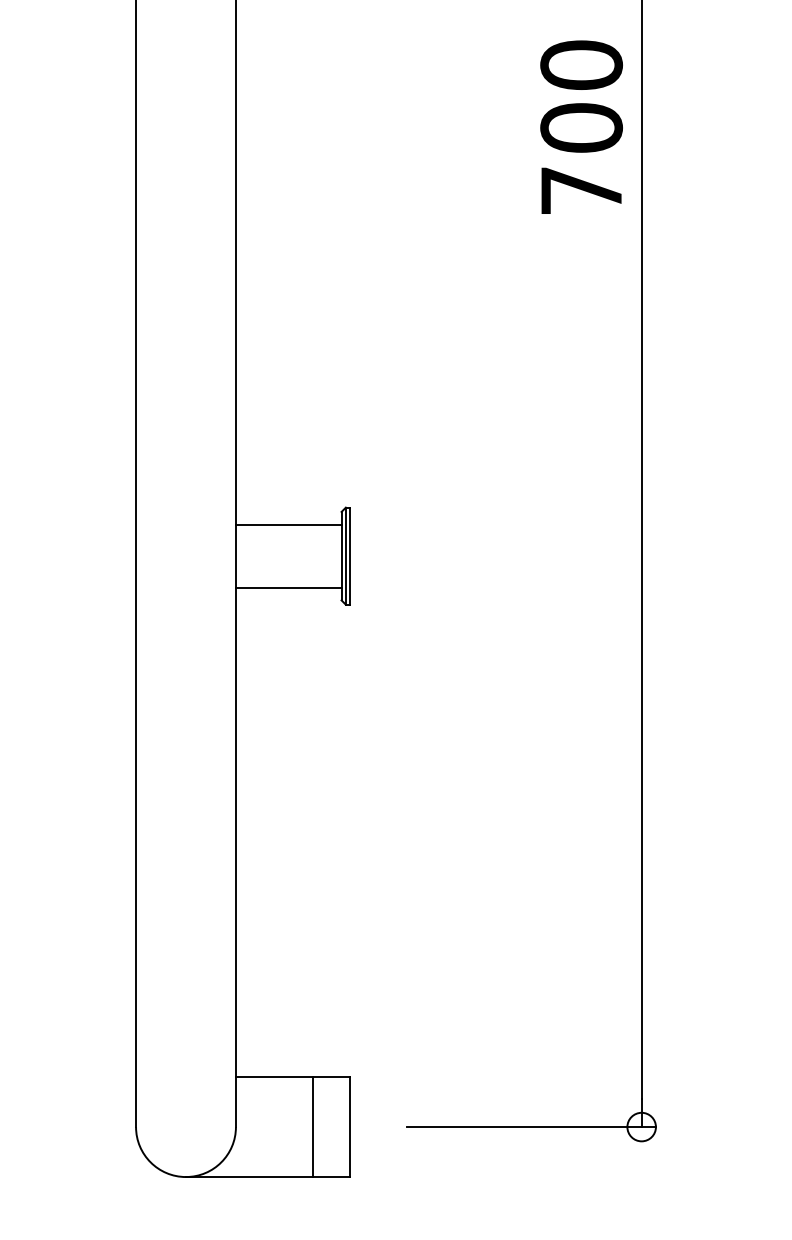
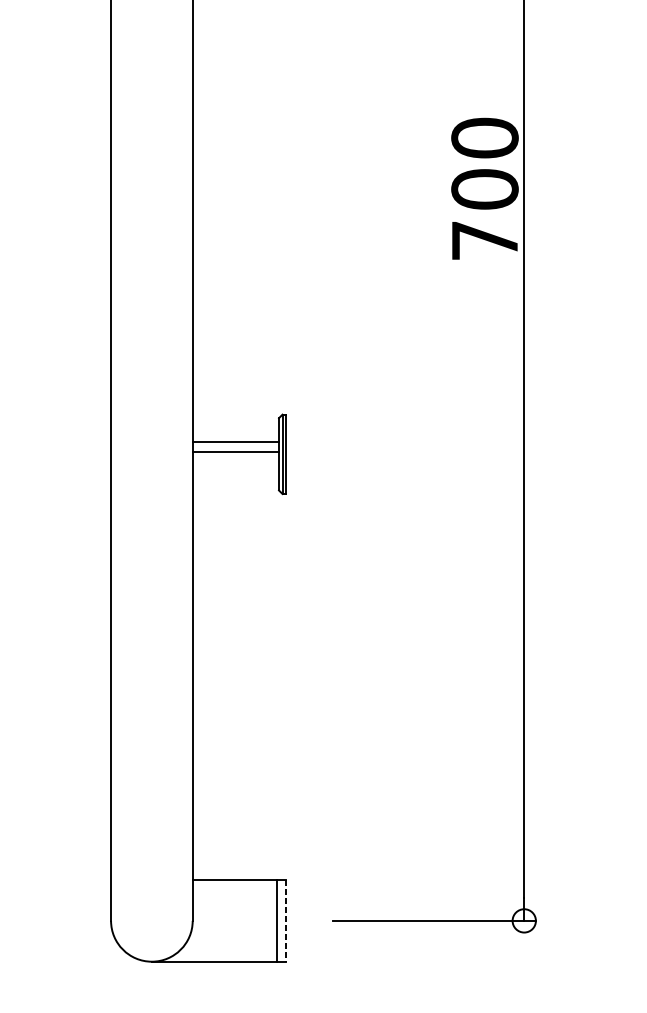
text: (581, 126) -> (484, 188), moved
line: (288, 524) -> (235, 452), moved
line: (288, 587) -> (235, 441), moved
line: (313, 1127) -> (277, 921), moved
line: (350, 1127) -> (286, 921), solid -> dashed

